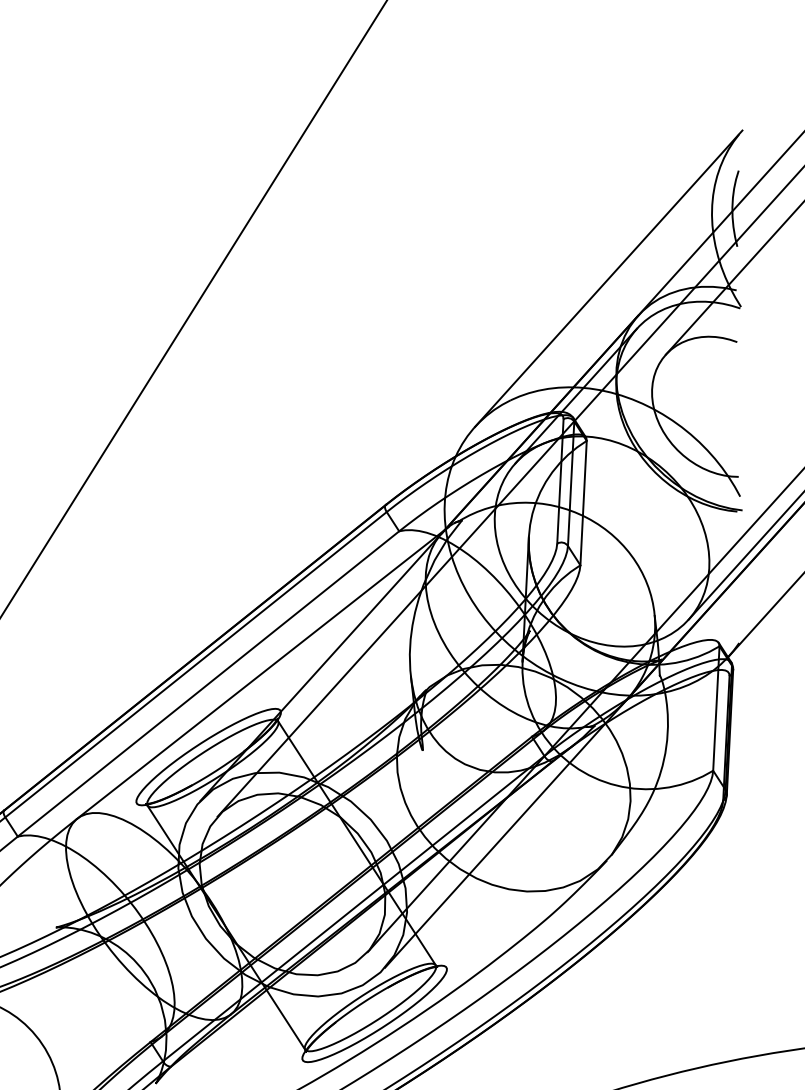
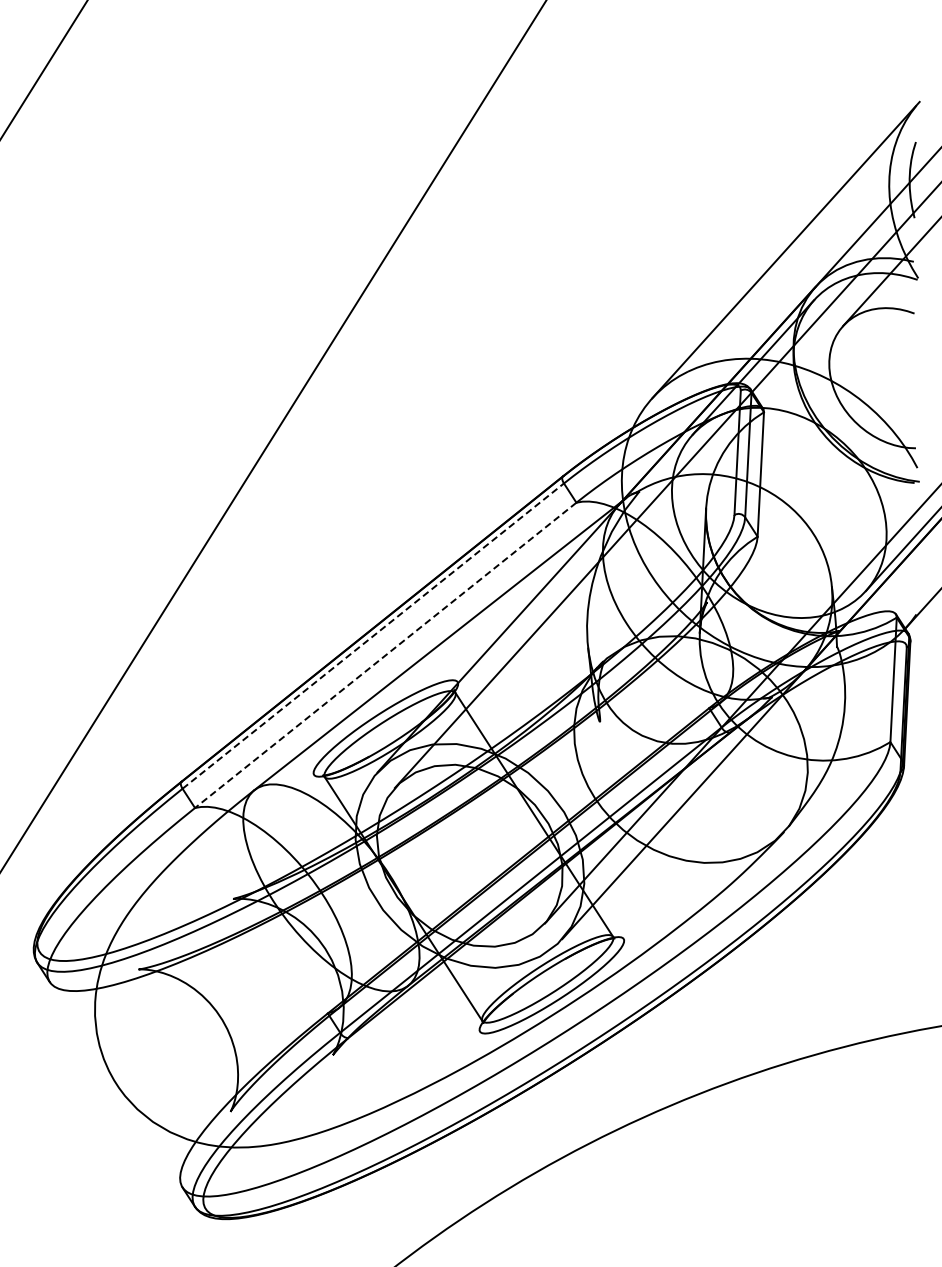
line: (196, 664) -> (373, 635), solid -> dashed
line: (208, 684) -> (385, 655), solid -> dashed

